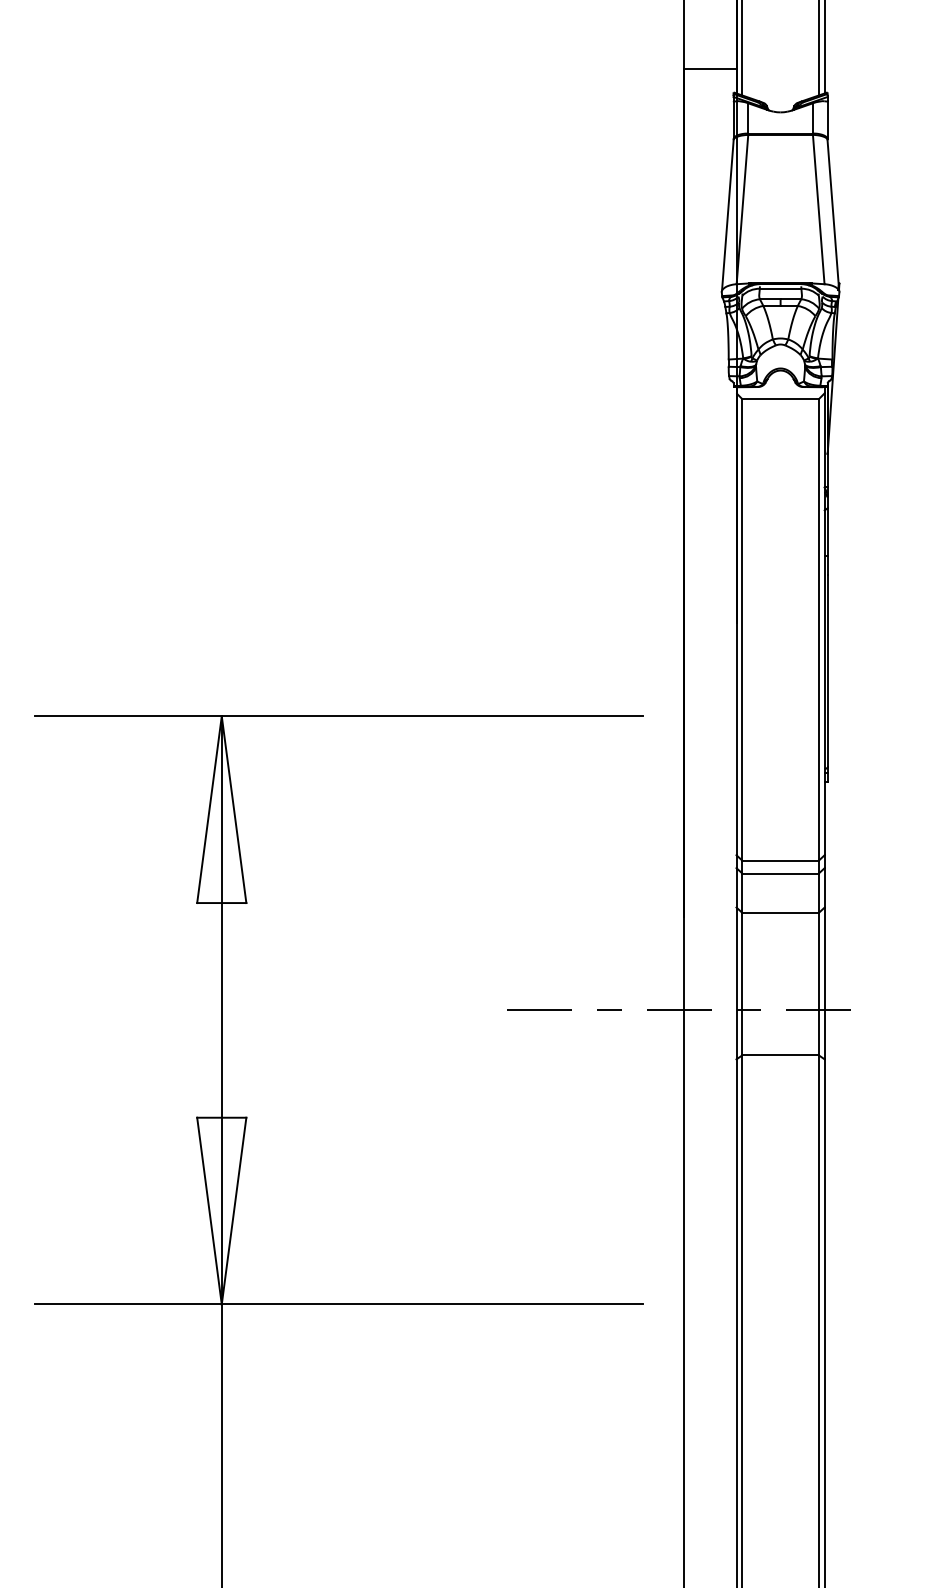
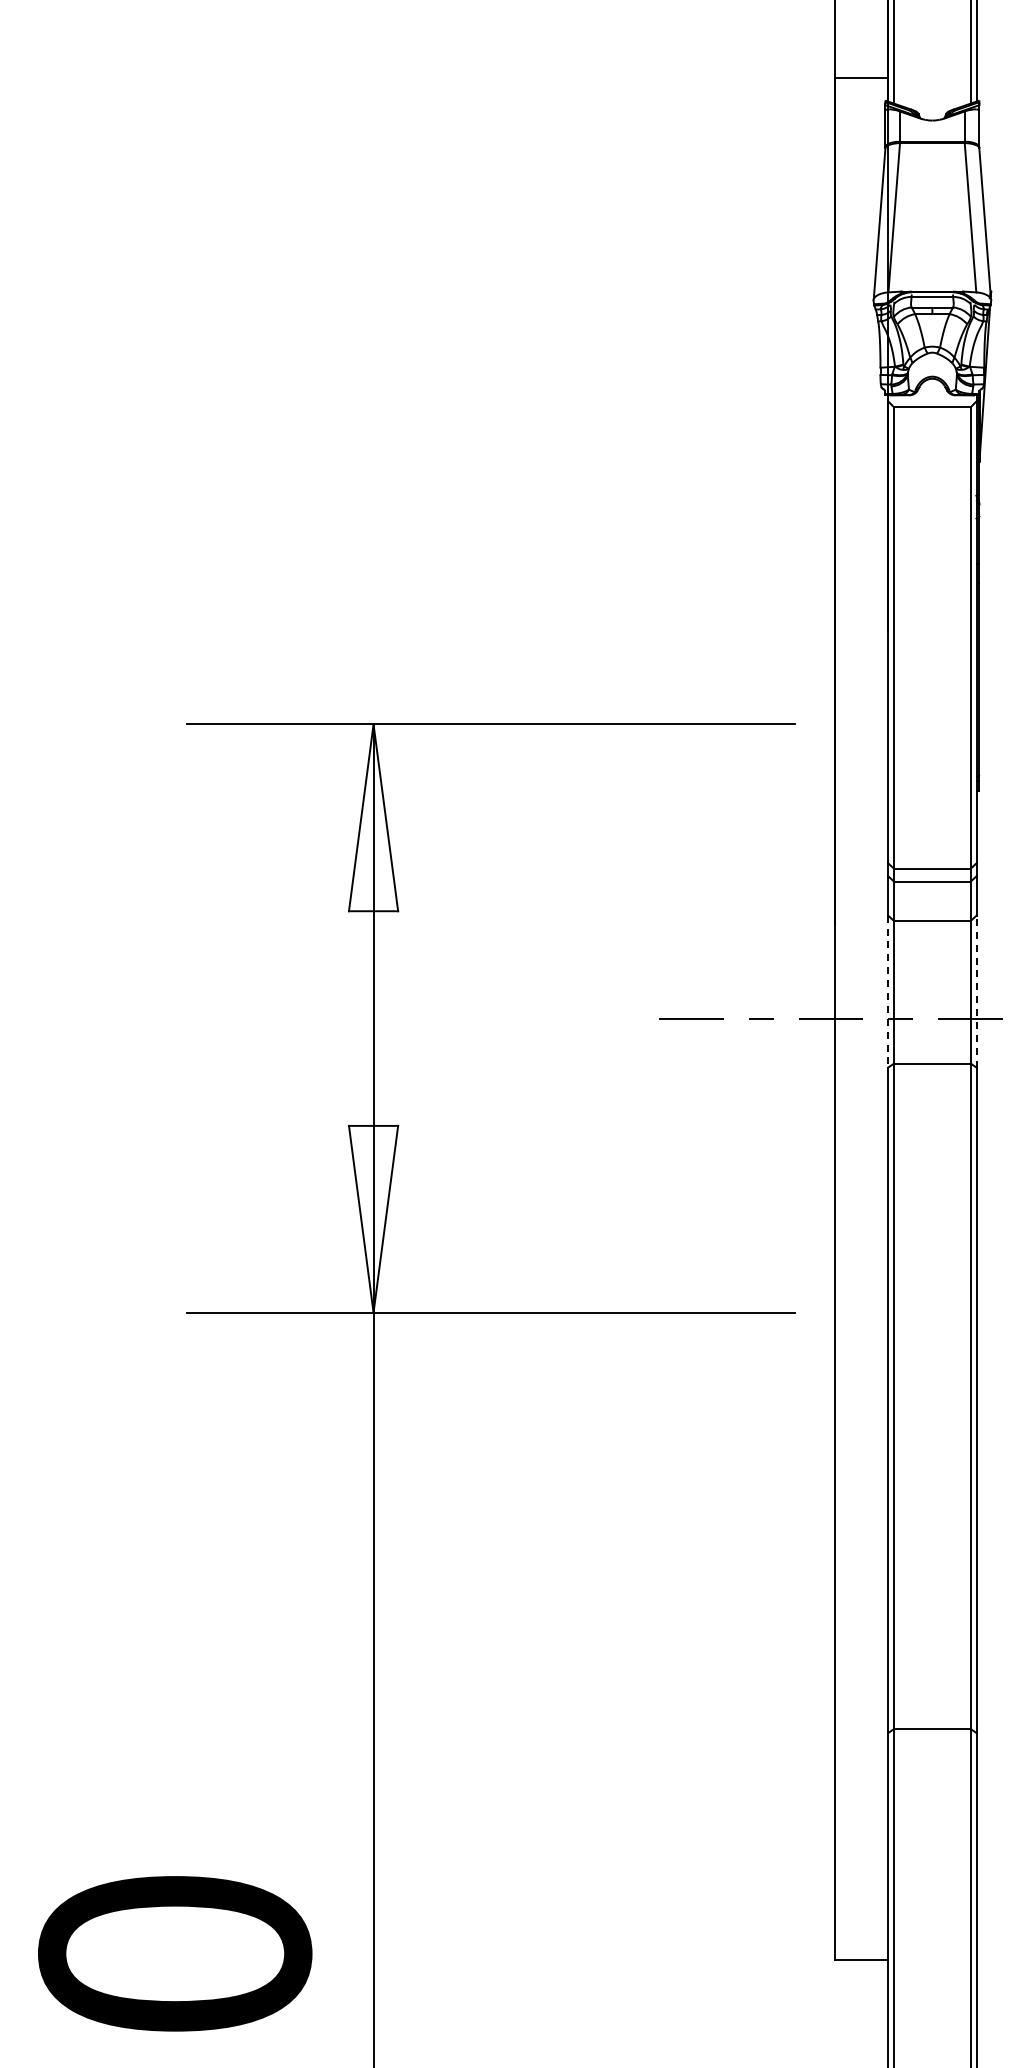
line: (736, 983) -> (888, 991), solid -> dashed
line: (824, 983) -> (976, 991), solid -> dashed

